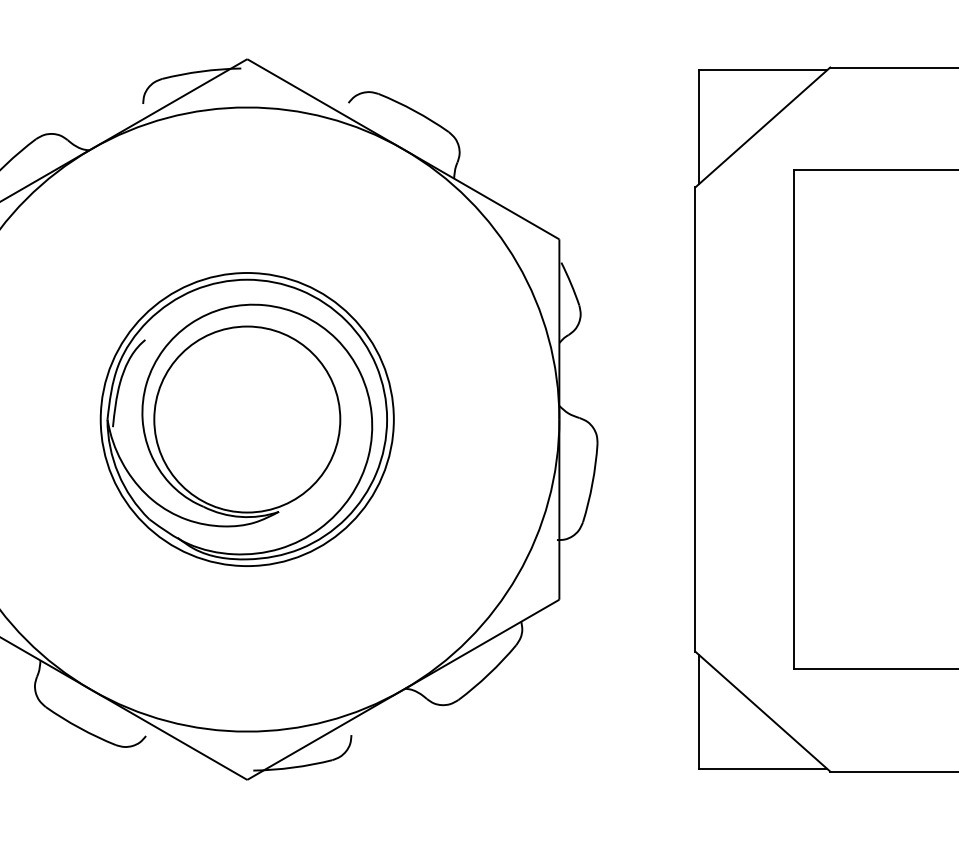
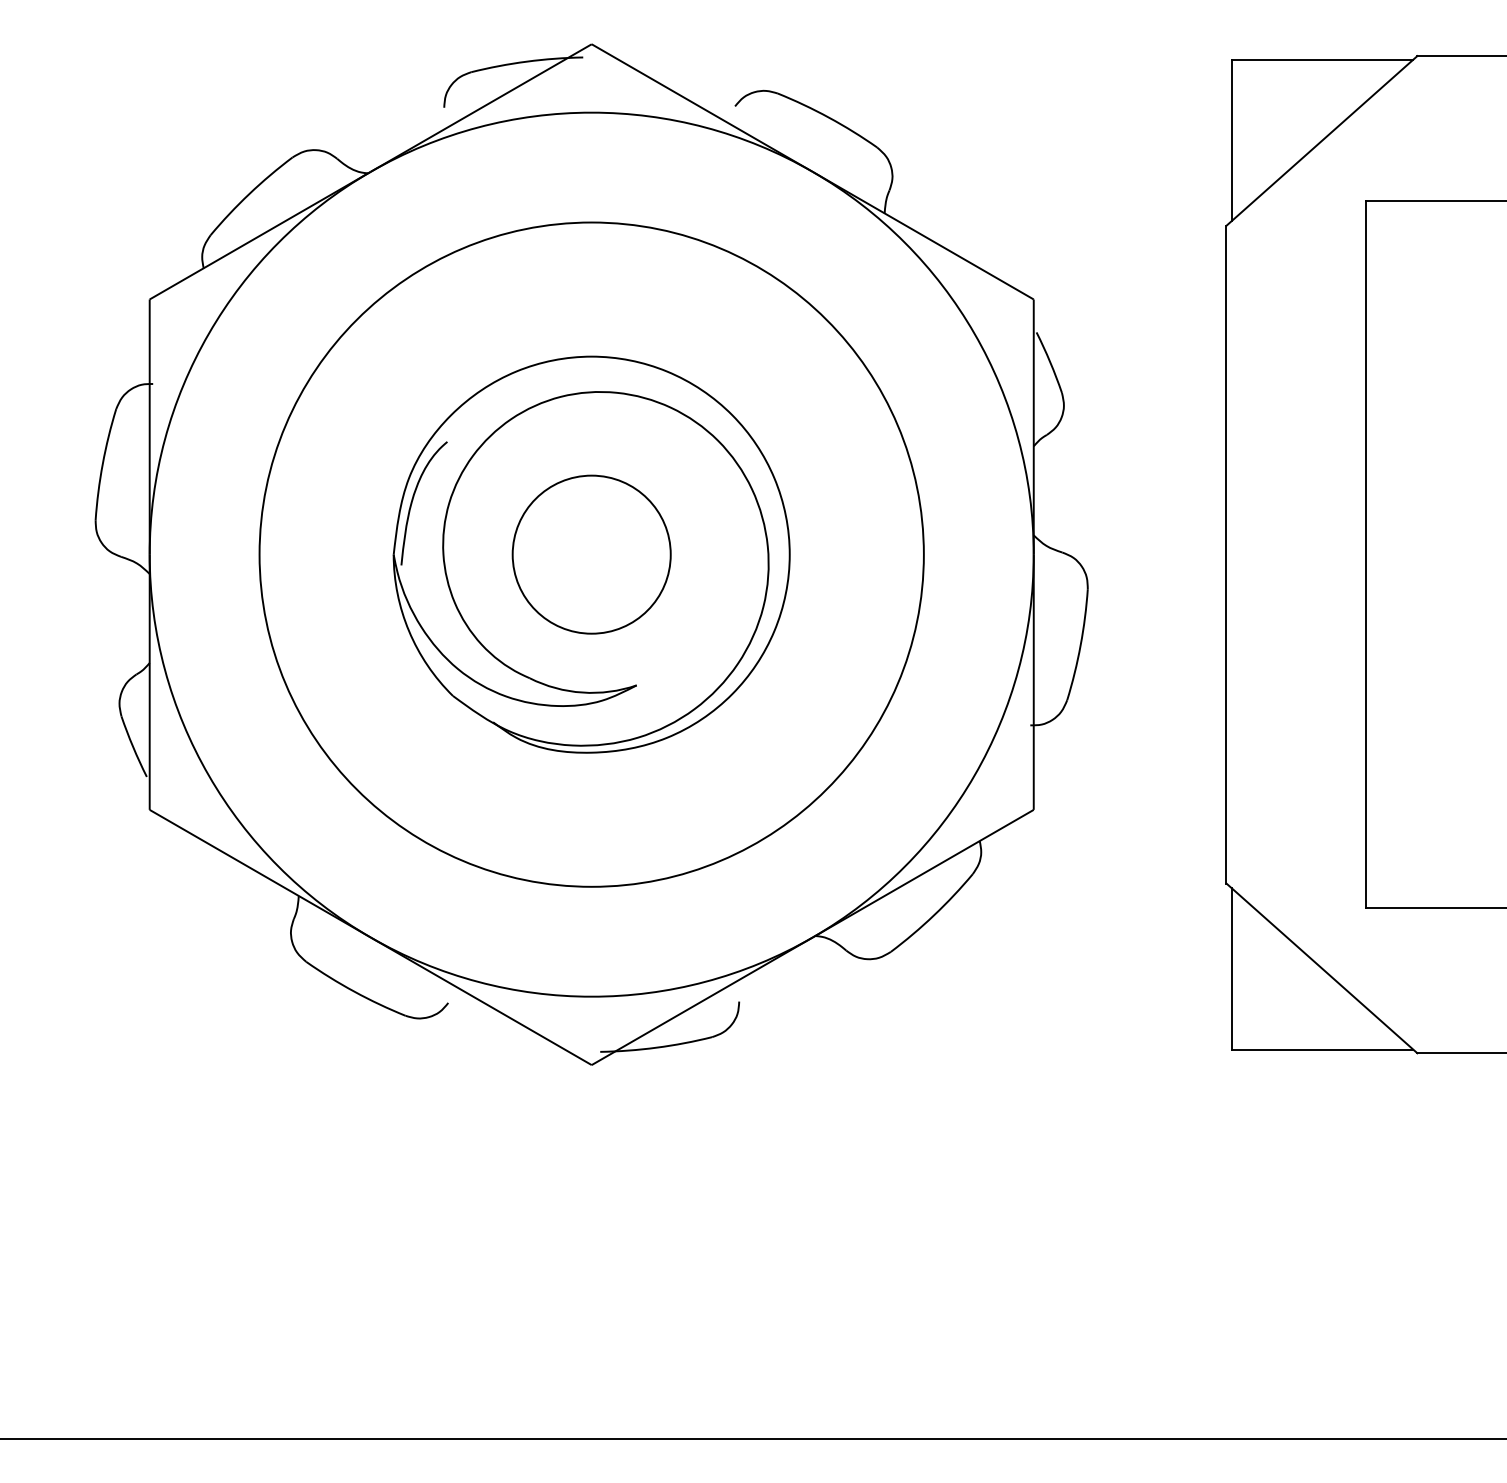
circle: (247, 419) -> (591, 554), size x0.6
circle: (247, 419) -> (591, 554), size x1.6

